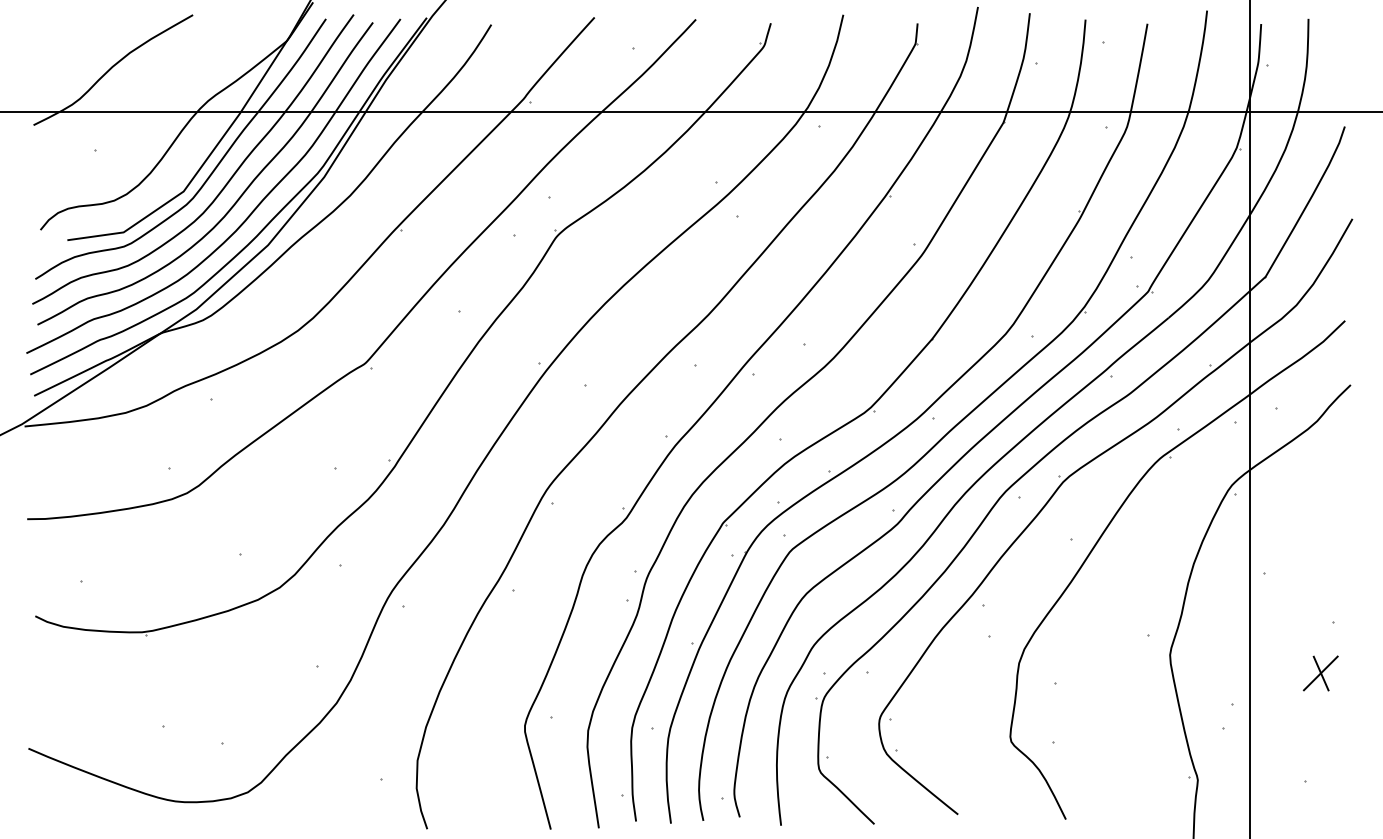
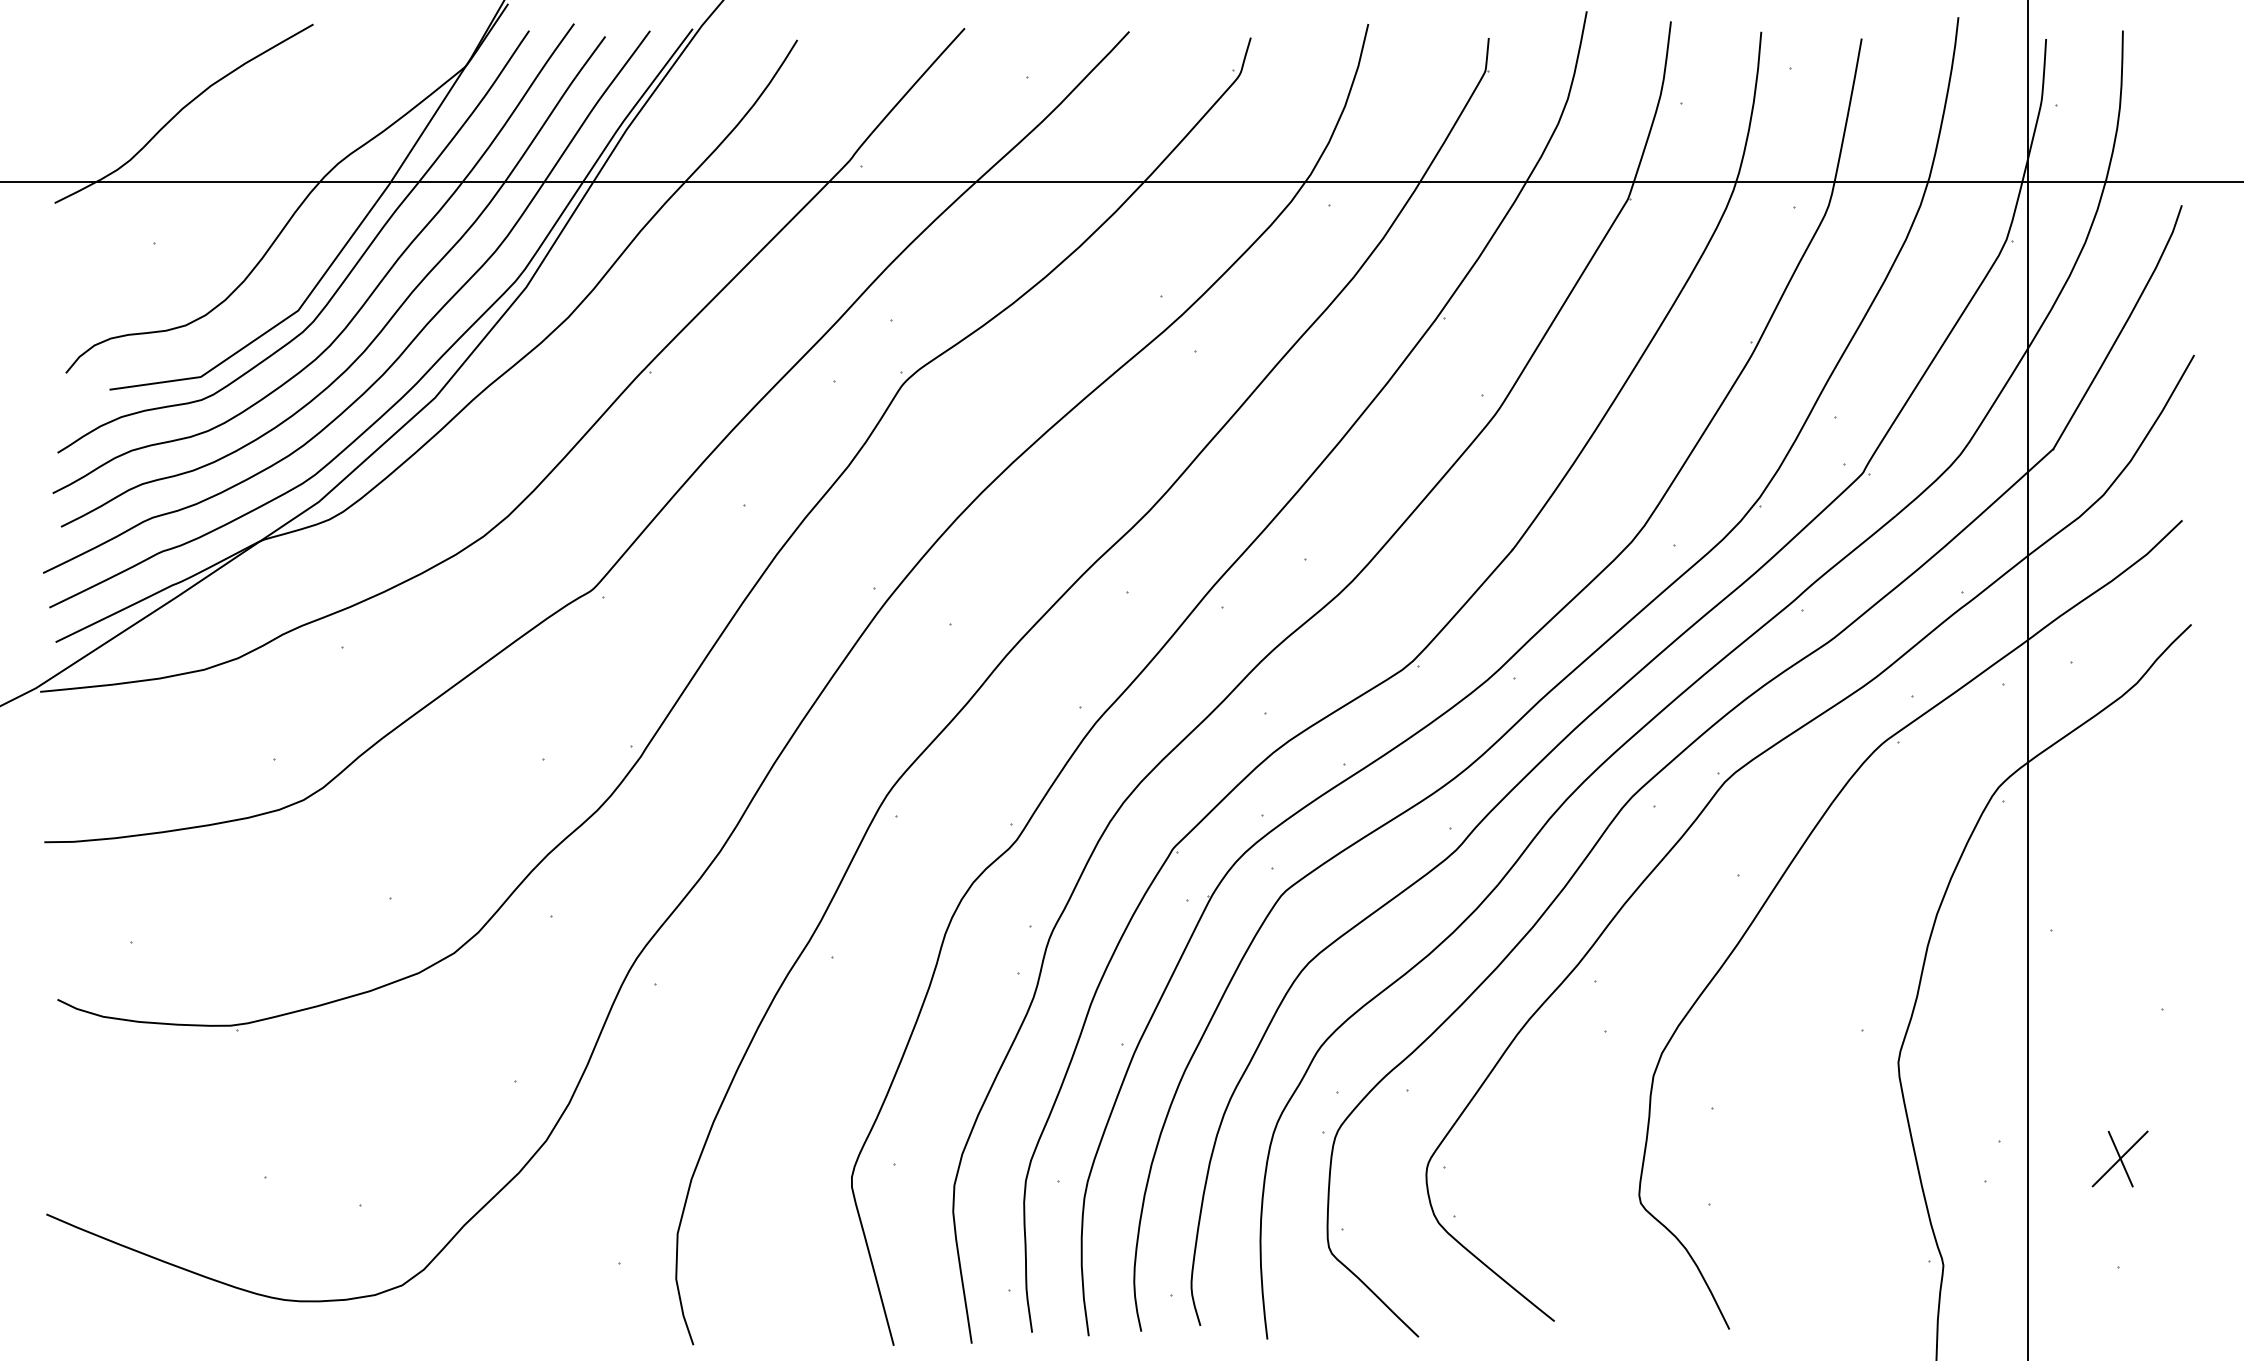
part: (1320, 673) -> (2119, 1159), moved

